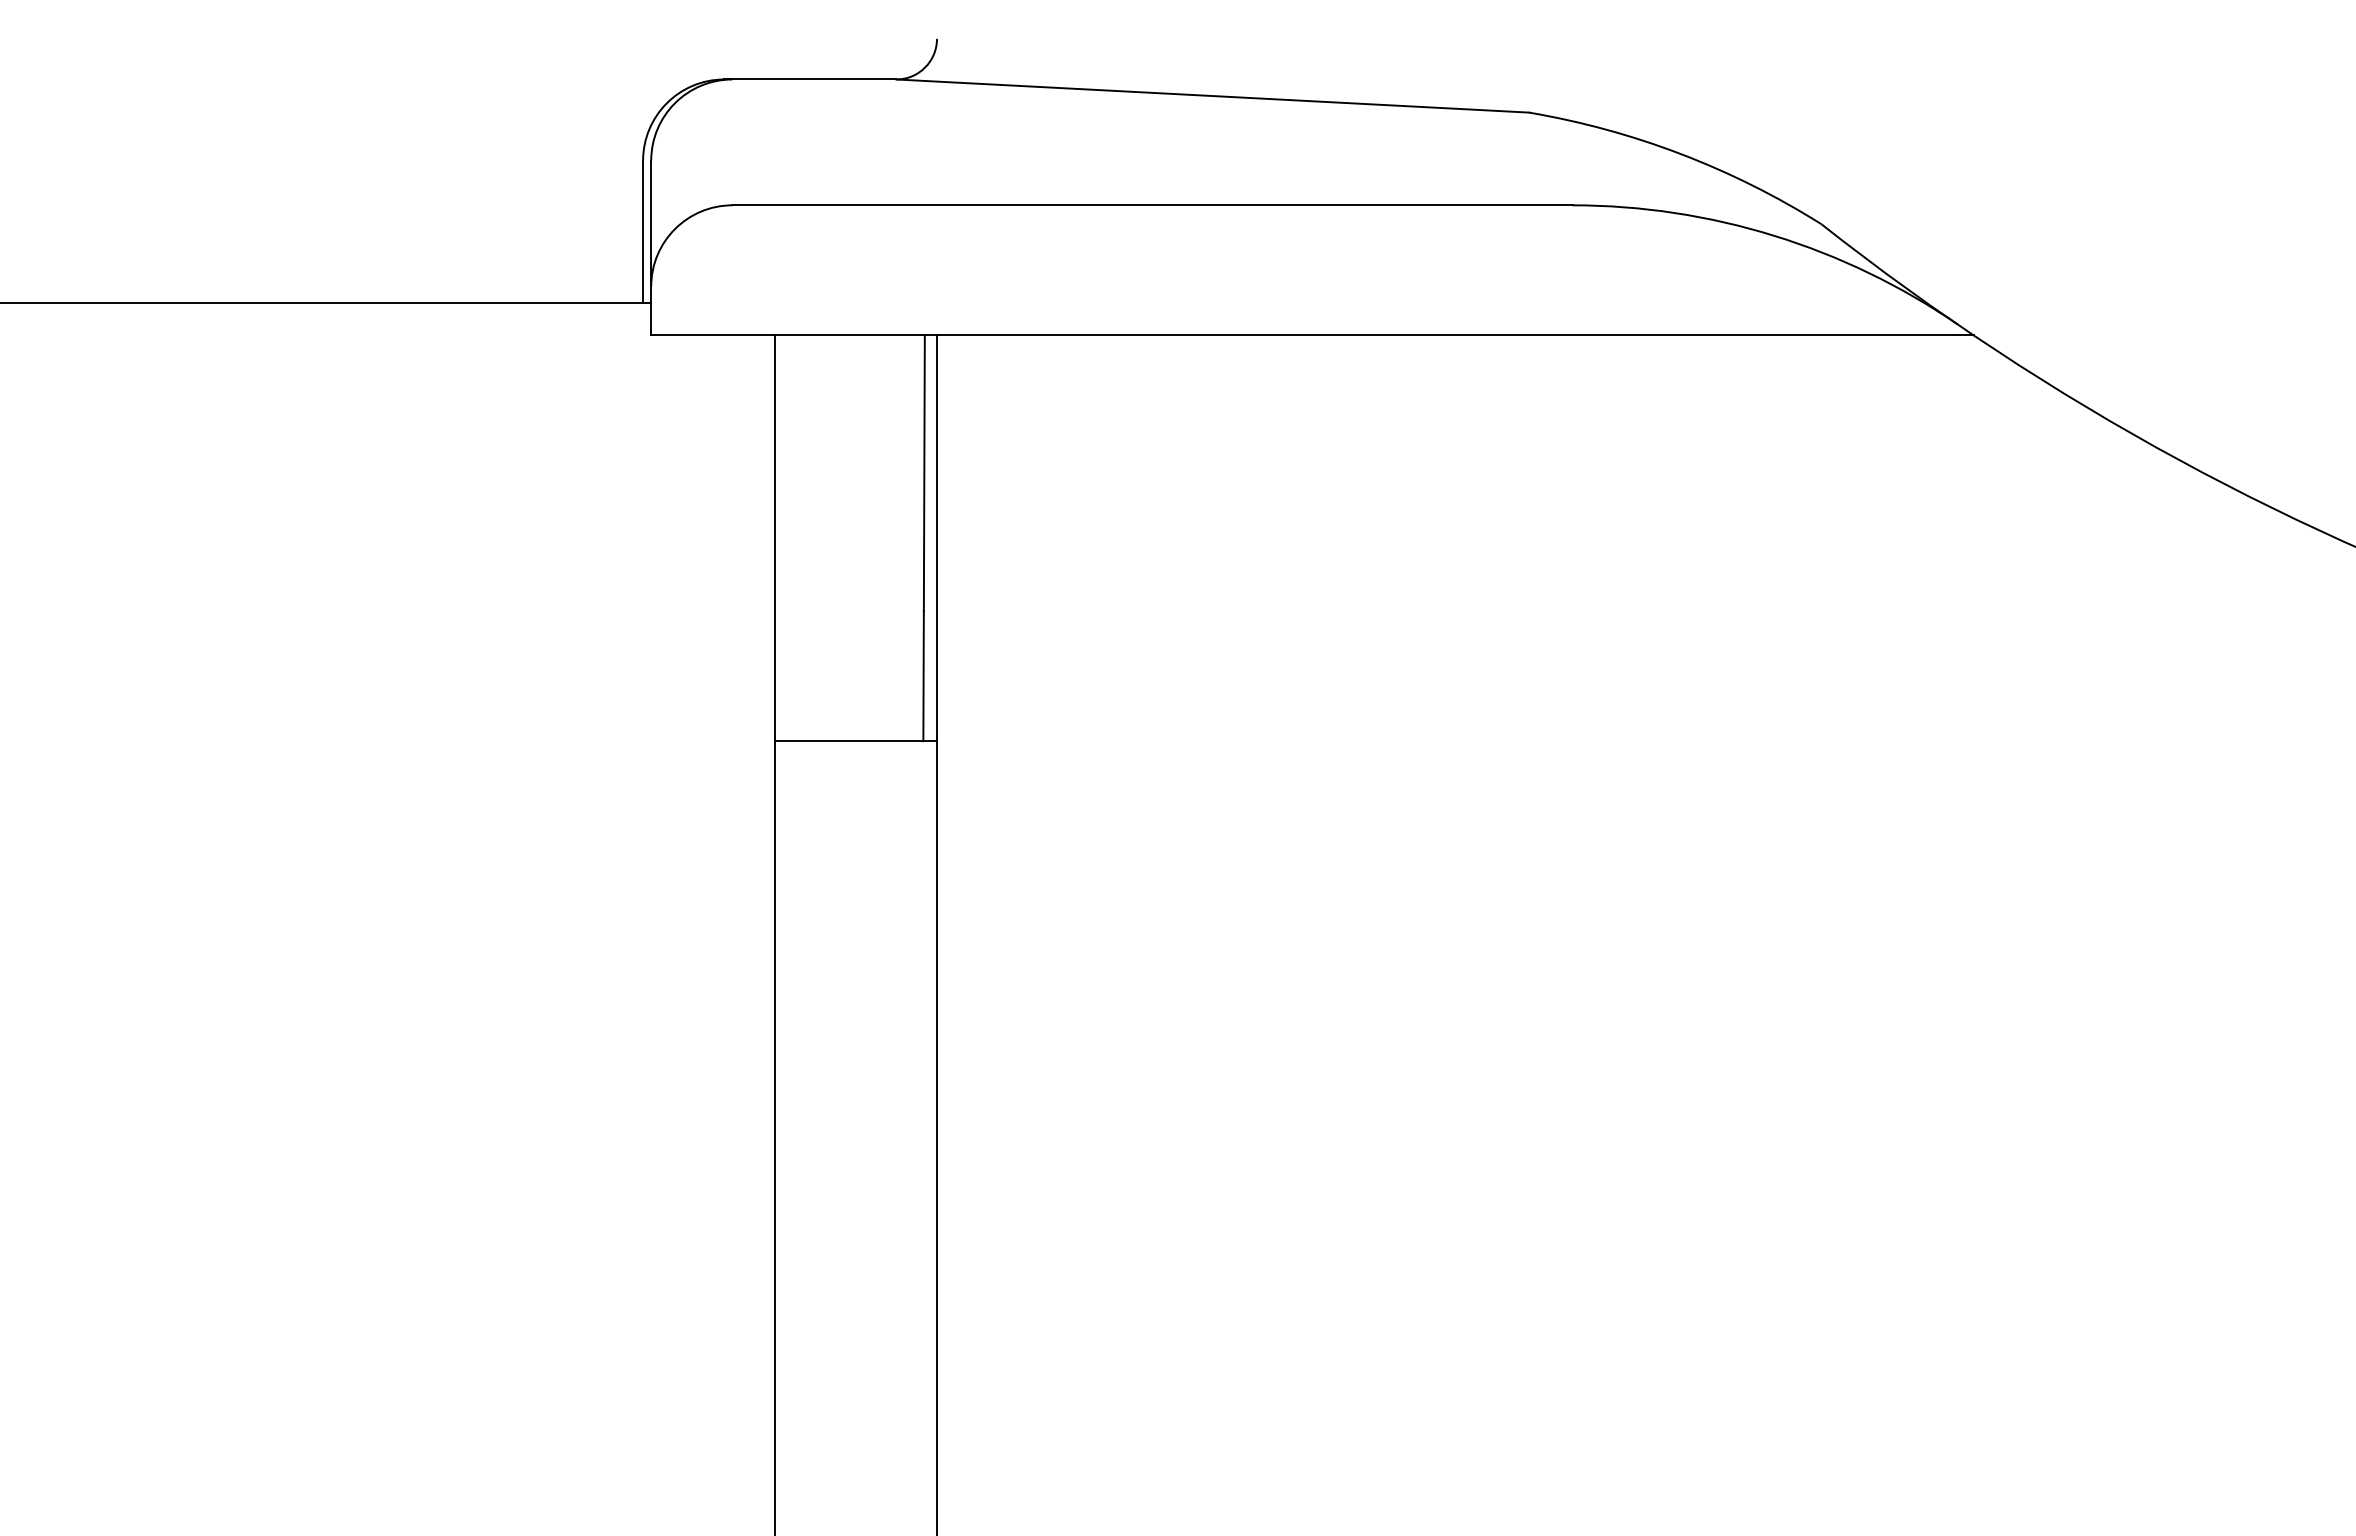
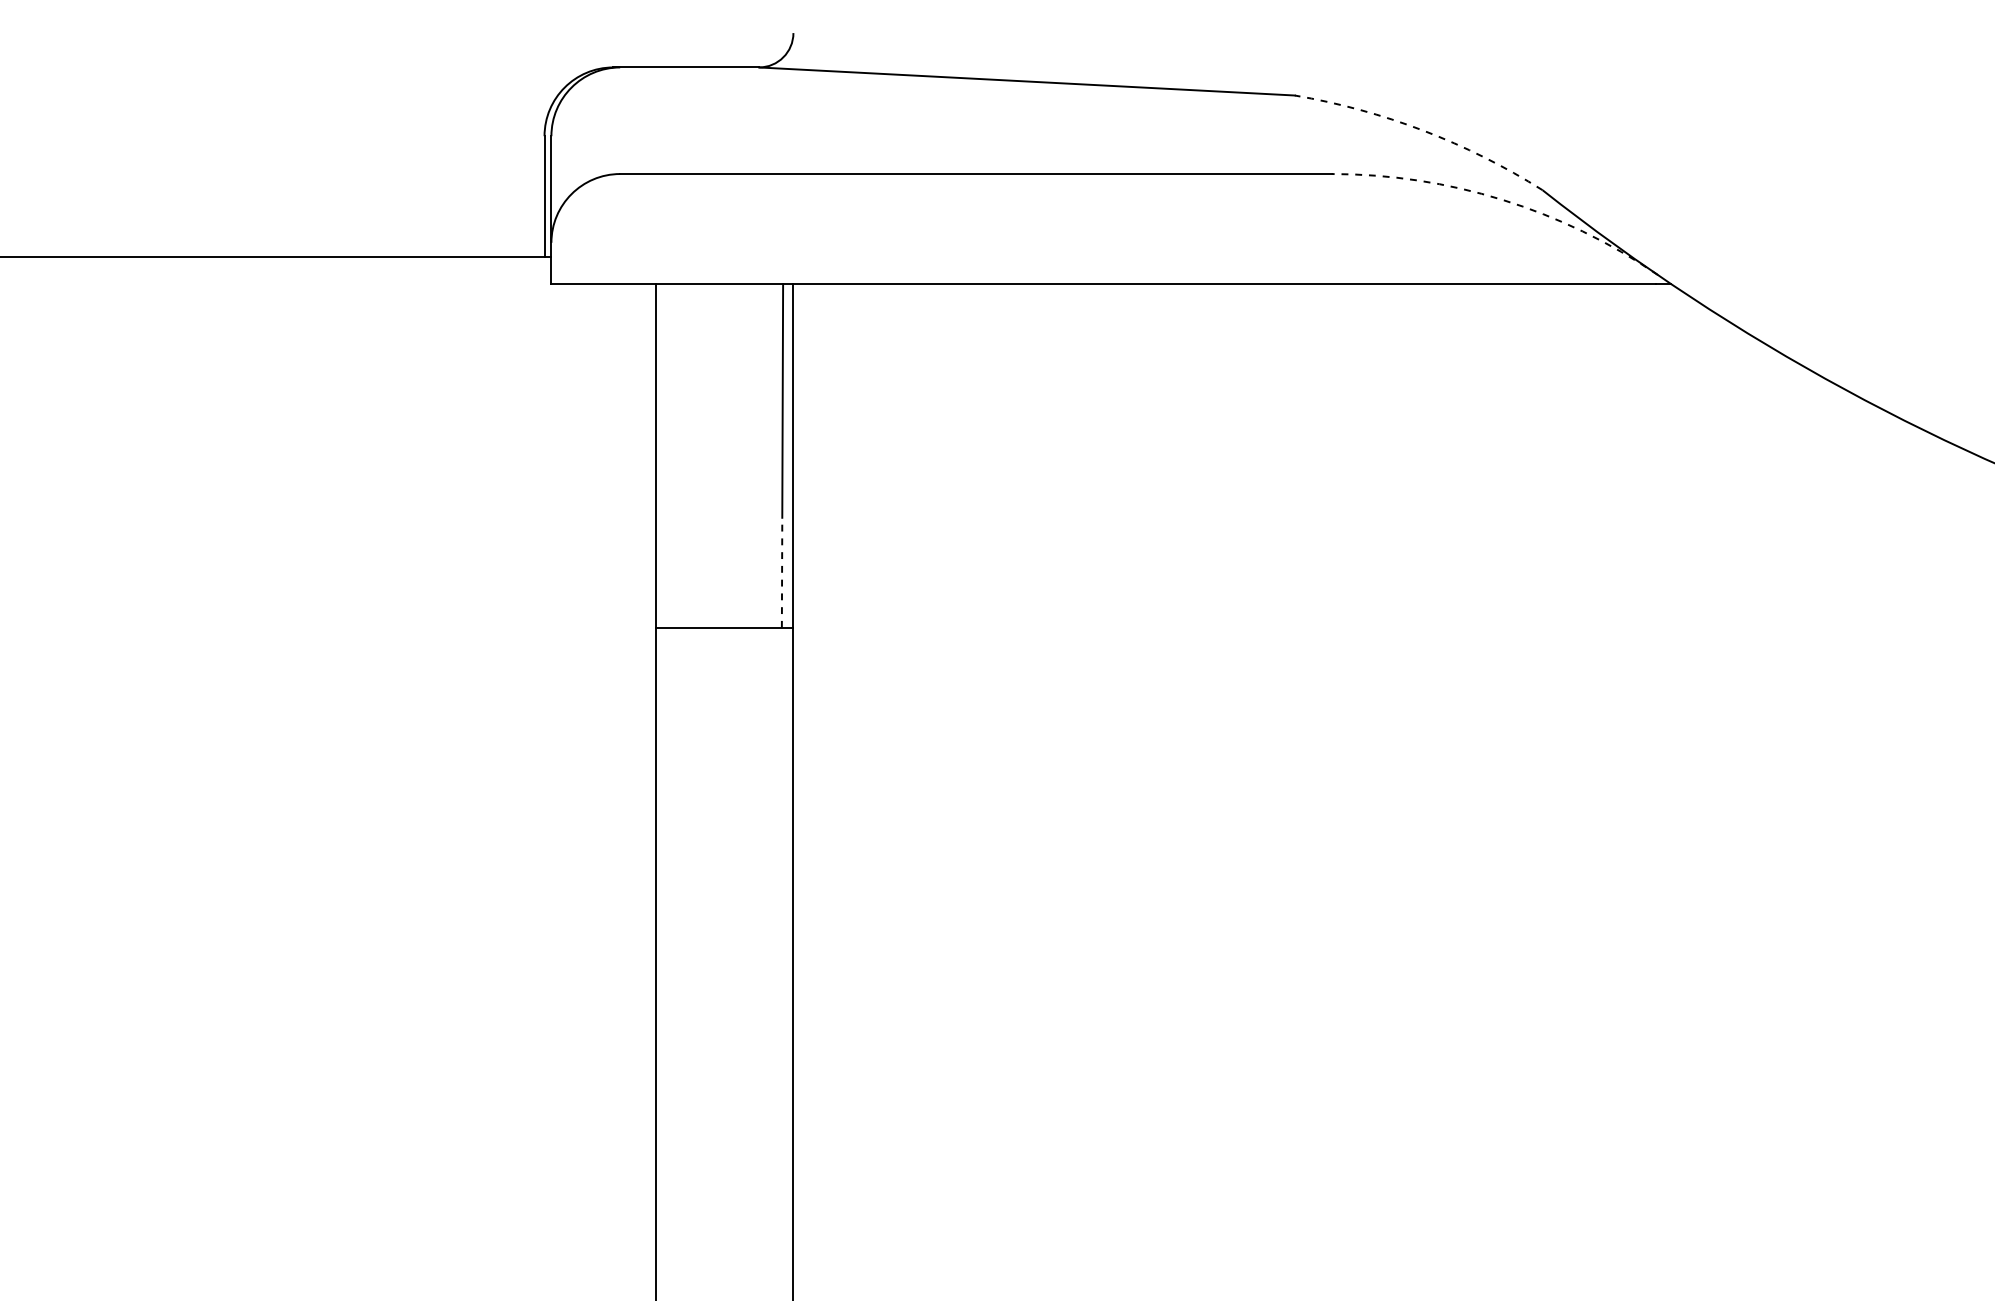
arc: (1680, 154) -> (1423, 130), solid -> dashed
arc: (1774, 235) -> (1502, 199), solid -> dashed
line: (923, 676) -> (781, 573), solid -> dashed

